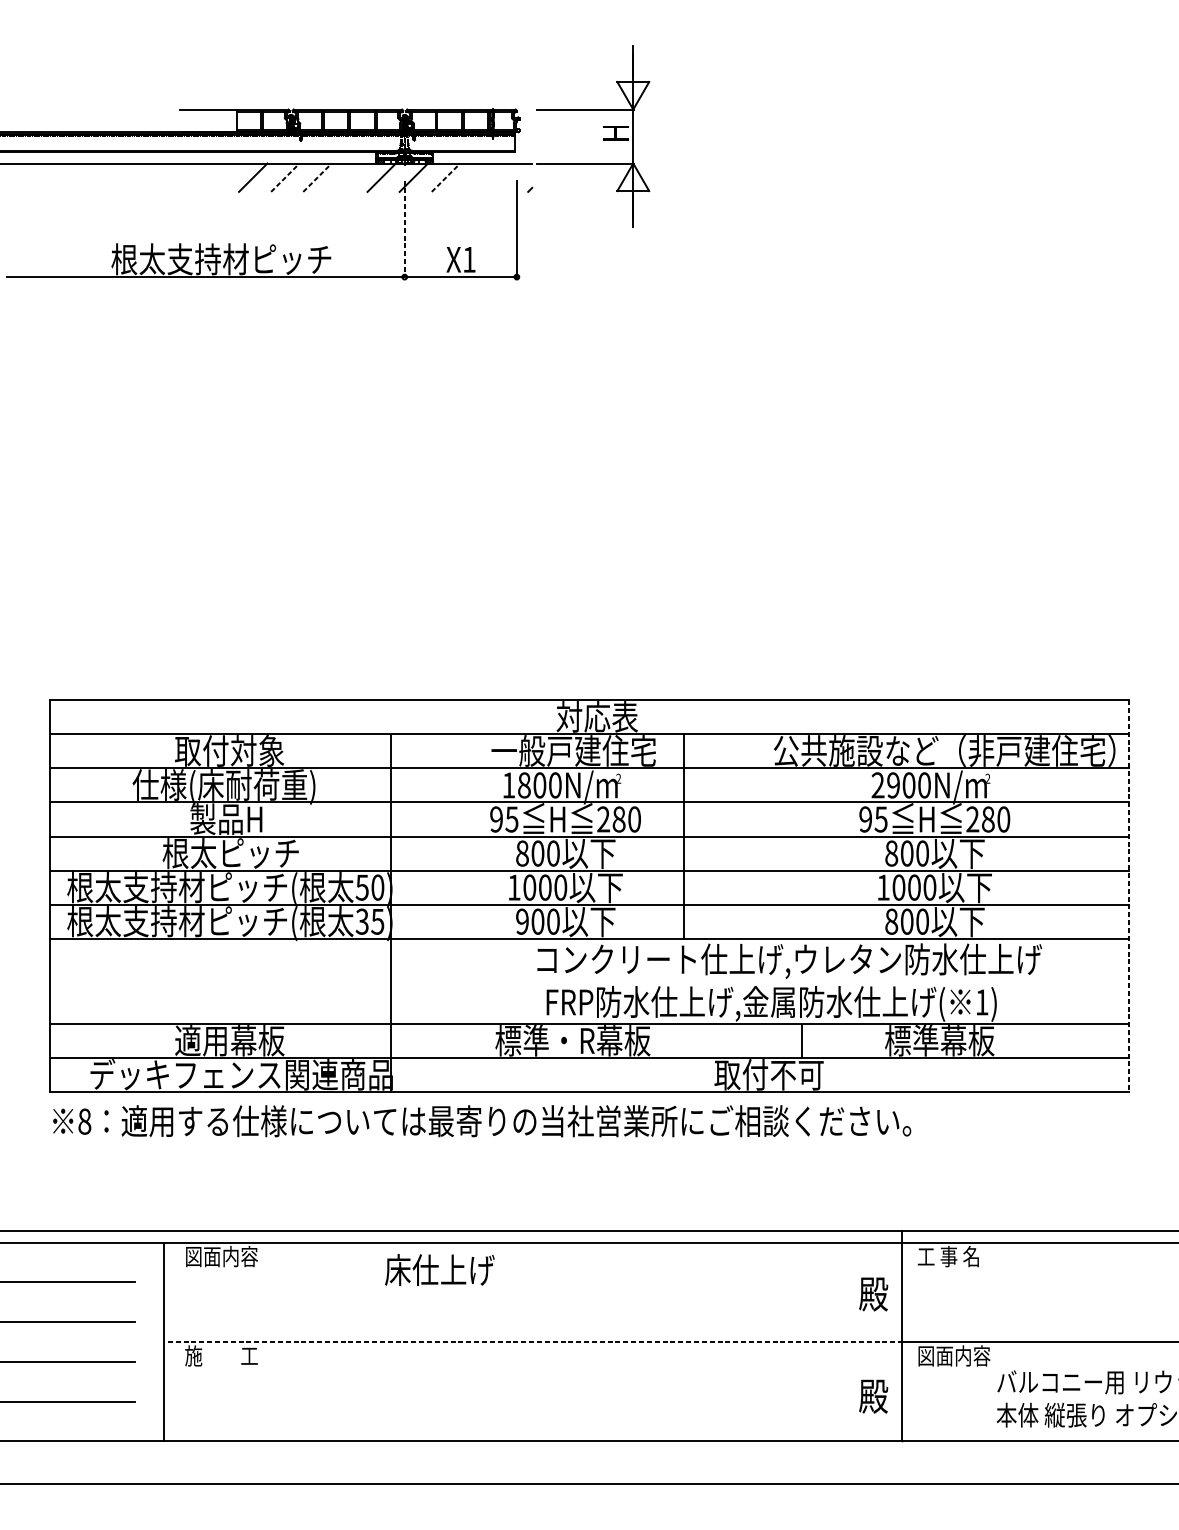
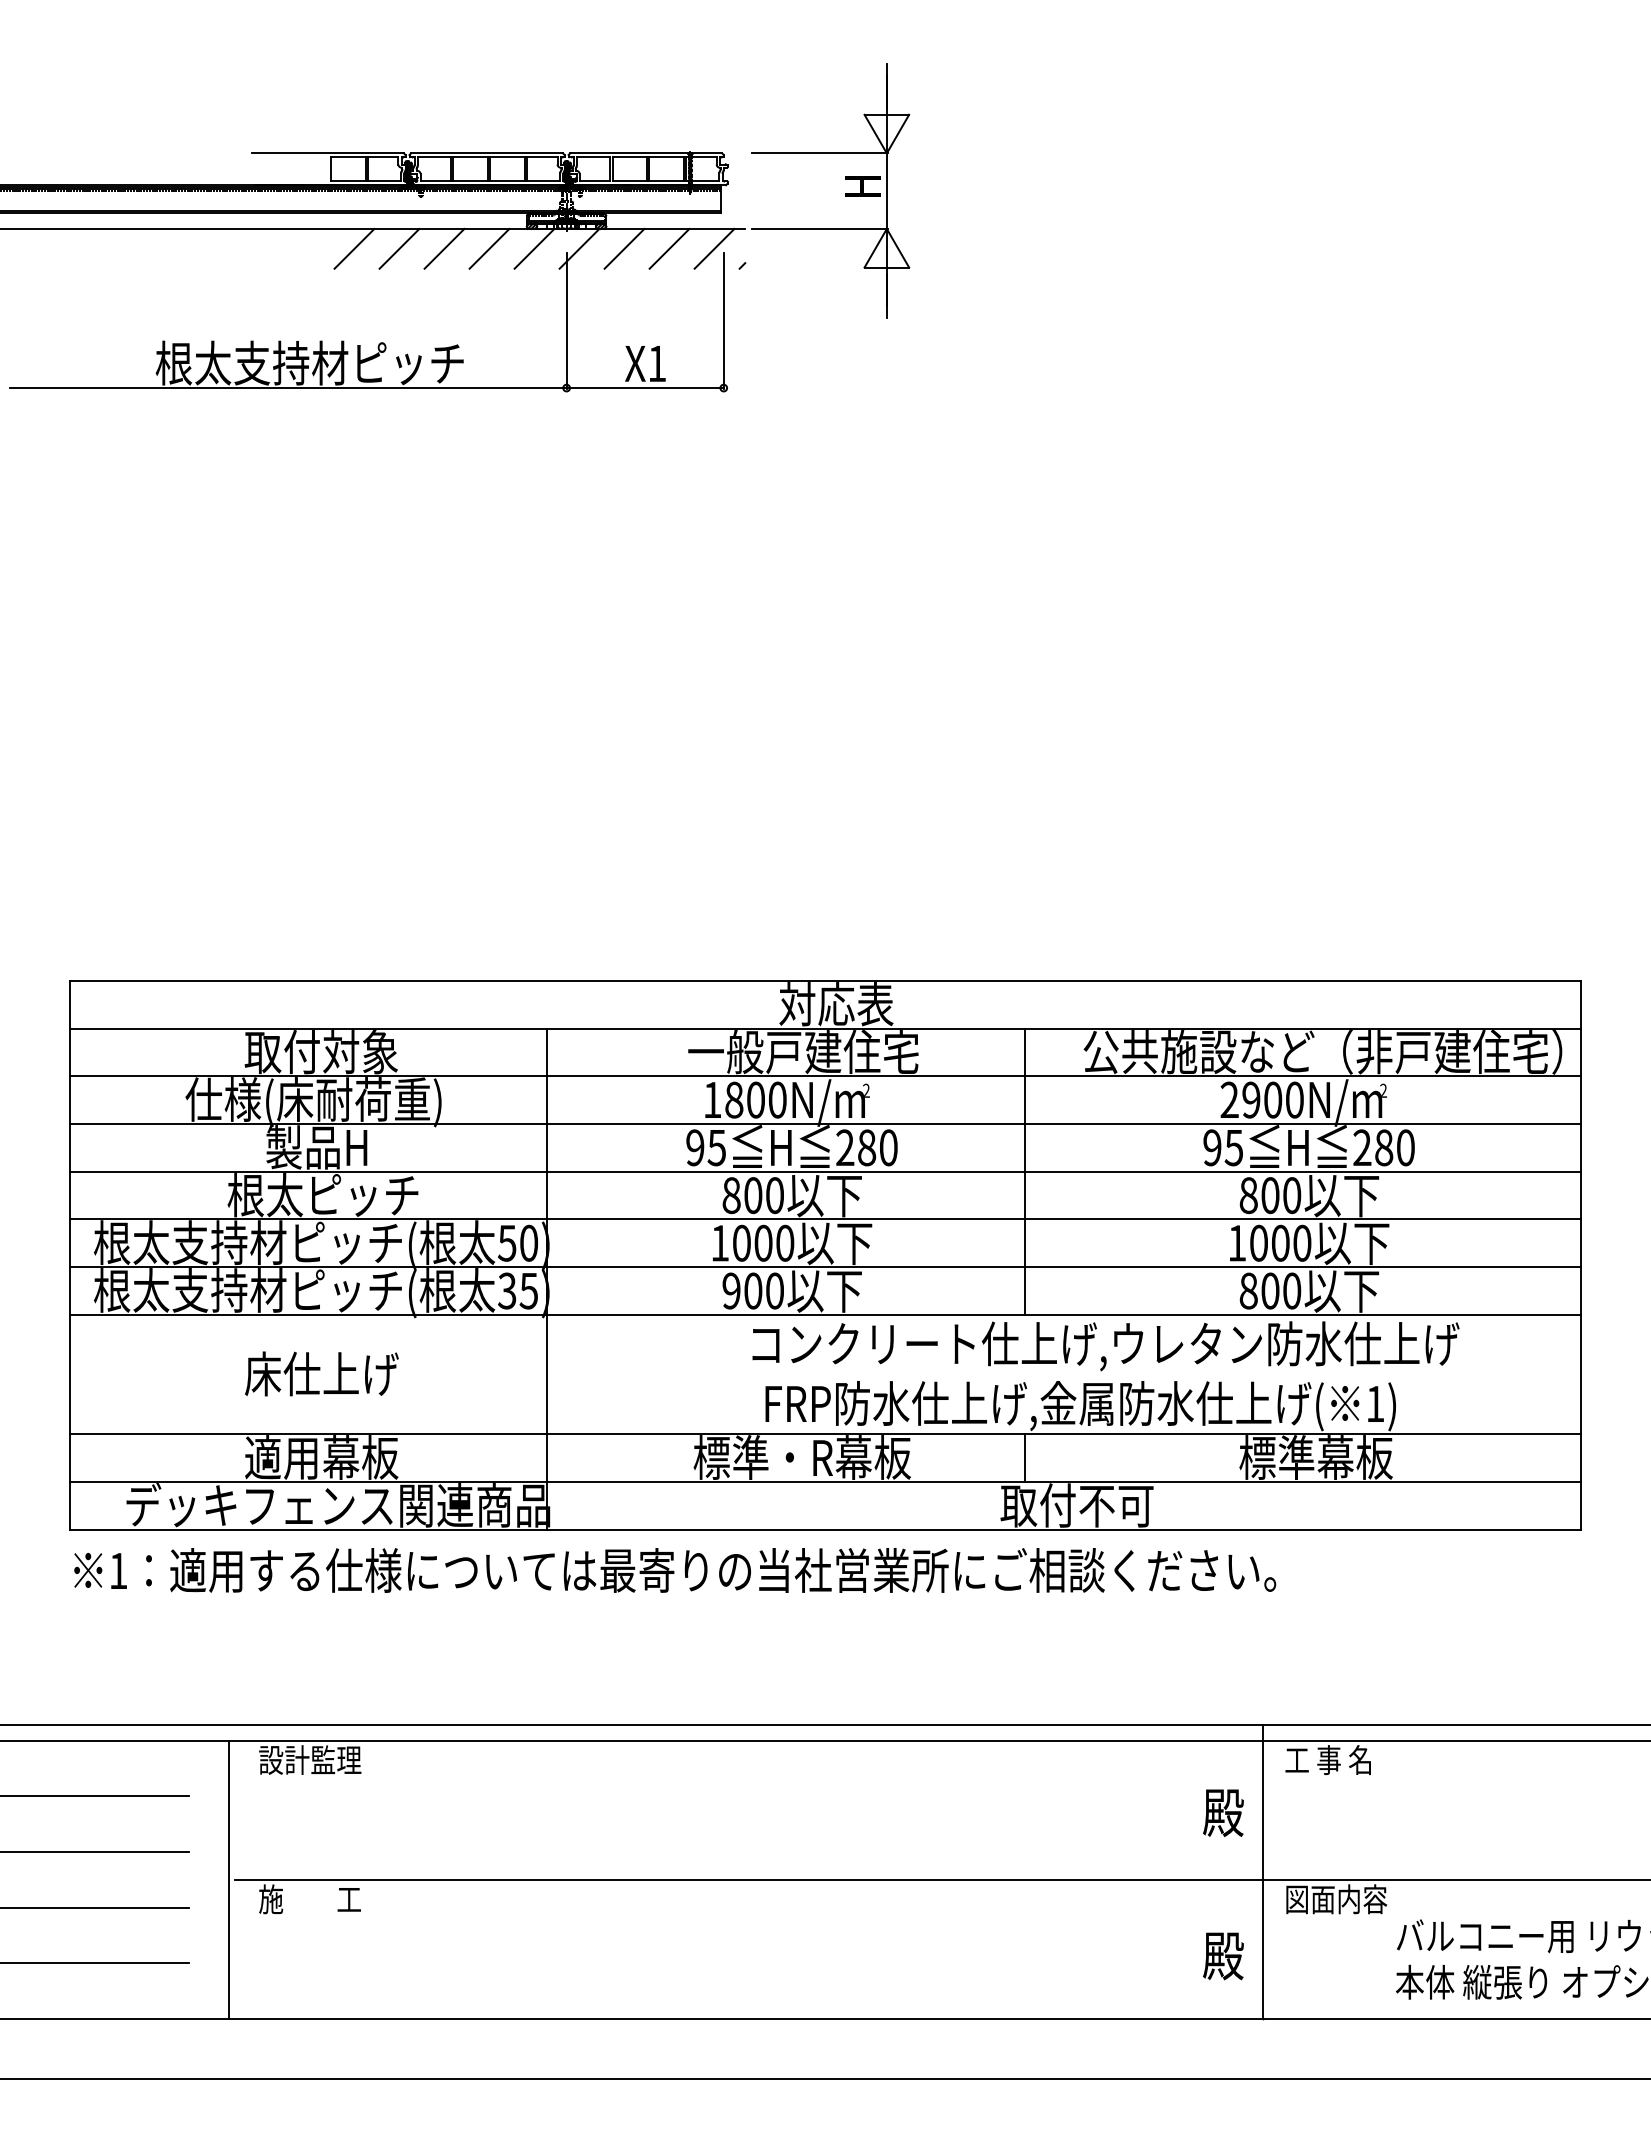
line: (285, 177) -> (399, 248), dashed -> solid
line: (317, 177) -> (444, 248), dashed -> solid
line: (349, 177) -> (489, 248), added
line: (446, 177) -> (624, 248), dashed -> solid
line: (478, 177) -> (669, 248), added
line: (510, 177) -> (714, 248), added
line: (404, 229) -> (566, 321), dashed -> solid
line: (683, 836) -> (1024, 1171), moved
line: (1129, 896) -> (1581, 1255), dashed -> solid
line: (802, 1041) -> (1024, 1458), moved
text: (84, 1121) -> (118, 1570), 8 -> 1
text: (221, 1256) -> (310, 1759), 図面内容 -> 設計監理
text: (439, 1269) -> (321, 1373), moved
line: (535, 1341) -> (749, 1879), dashed -> solid

